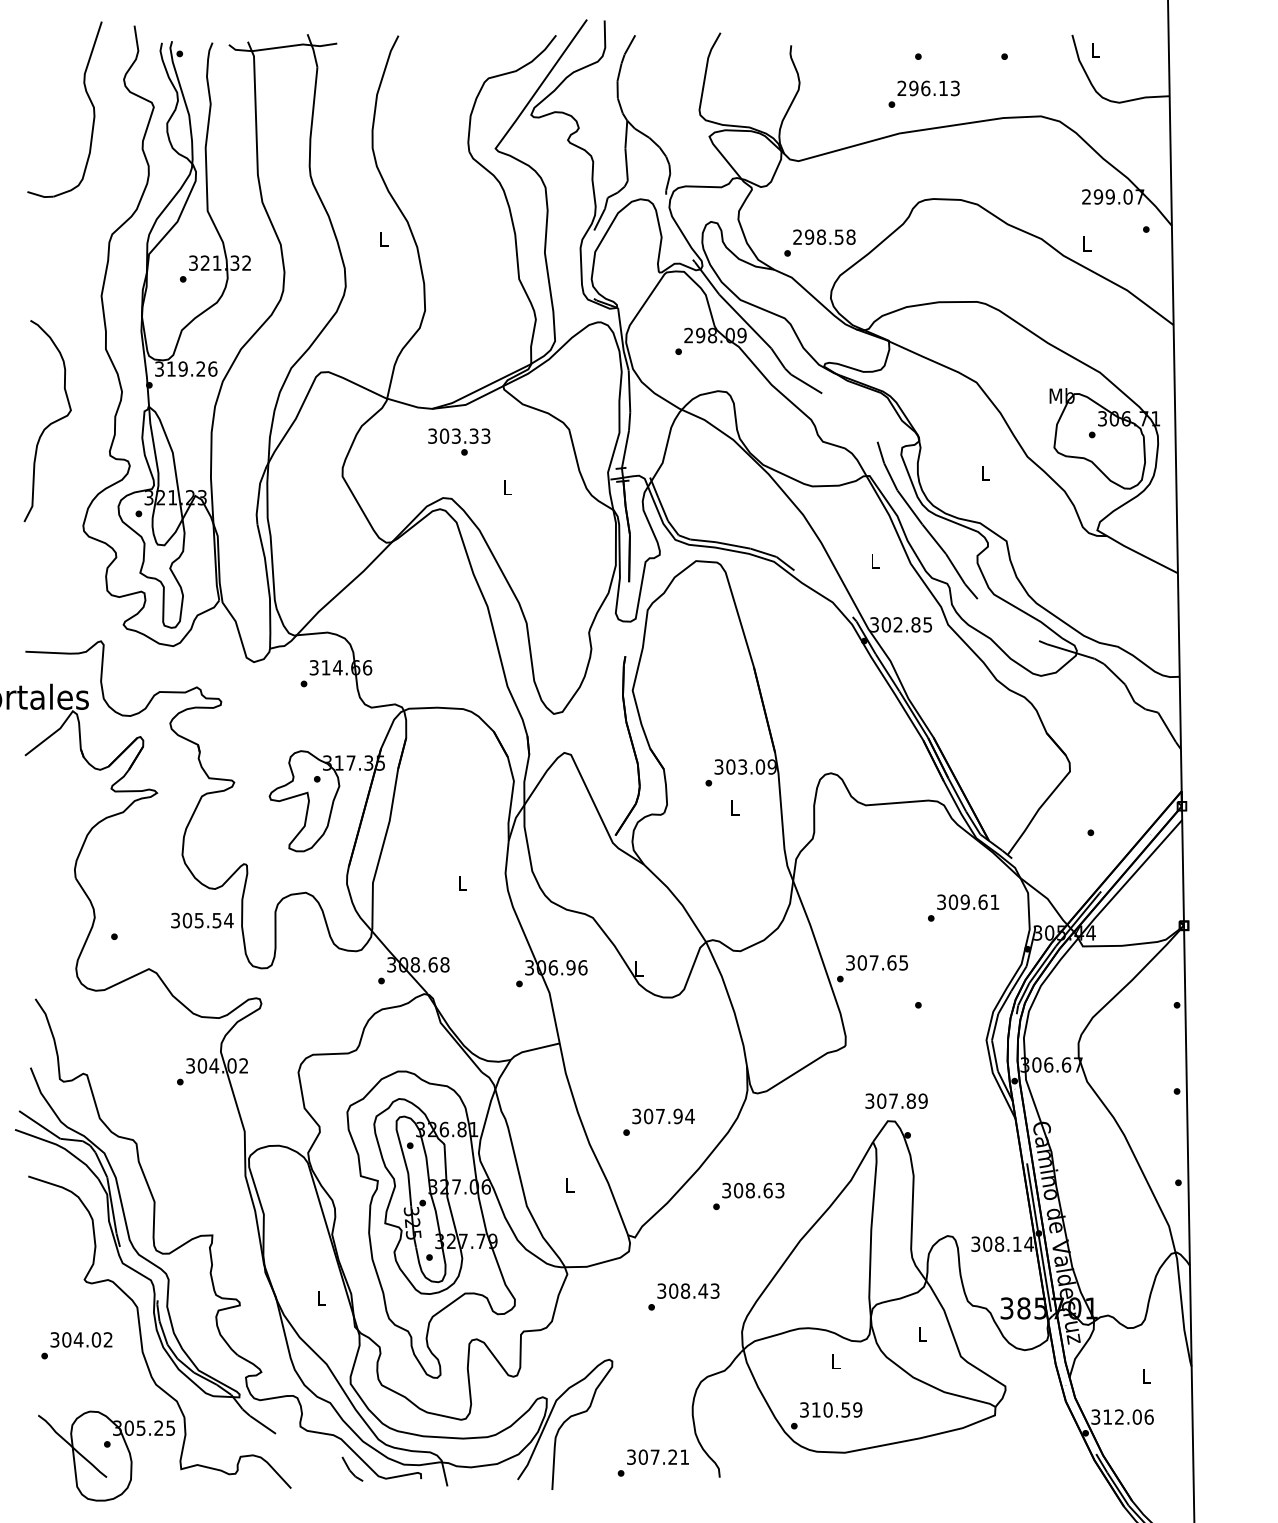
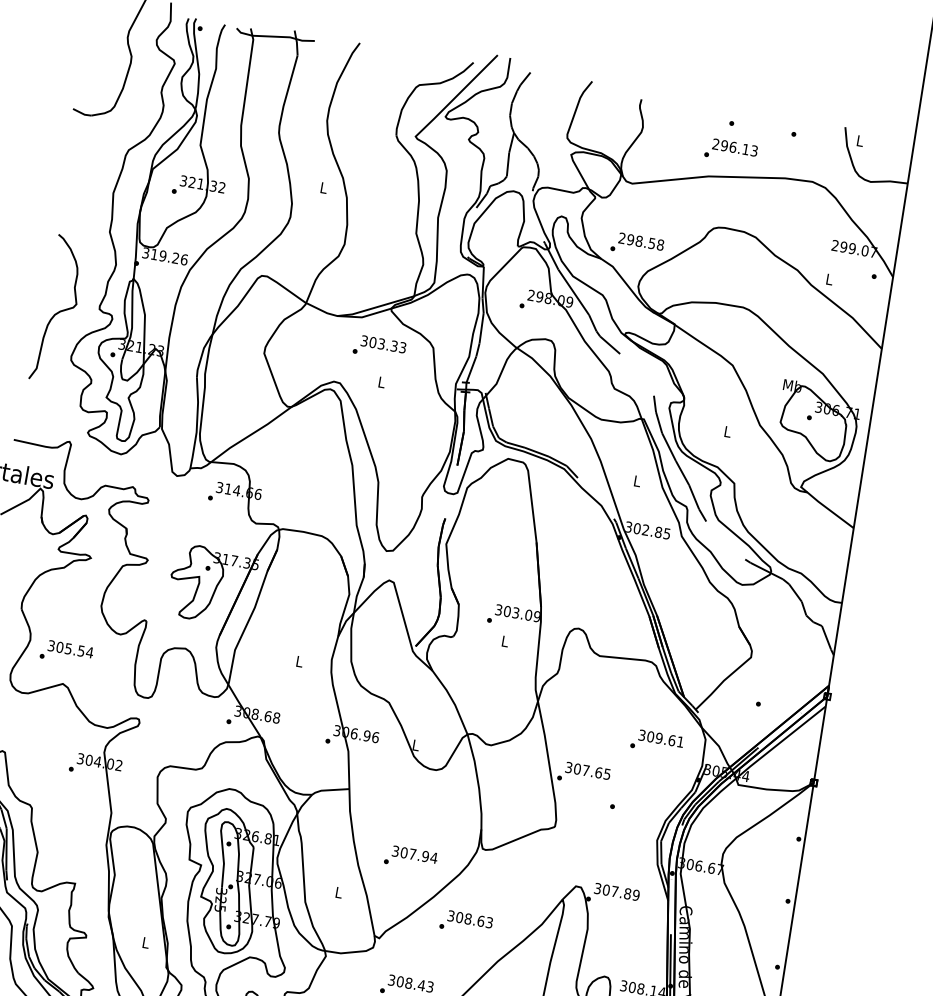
curve: (49, 423) -> (59, 311), moved
text: (459, 435) -> (383, 343), moved
text: (202, 920) -> (70, 649), moved
text: (896, 1100) -> (617, 891), moved

